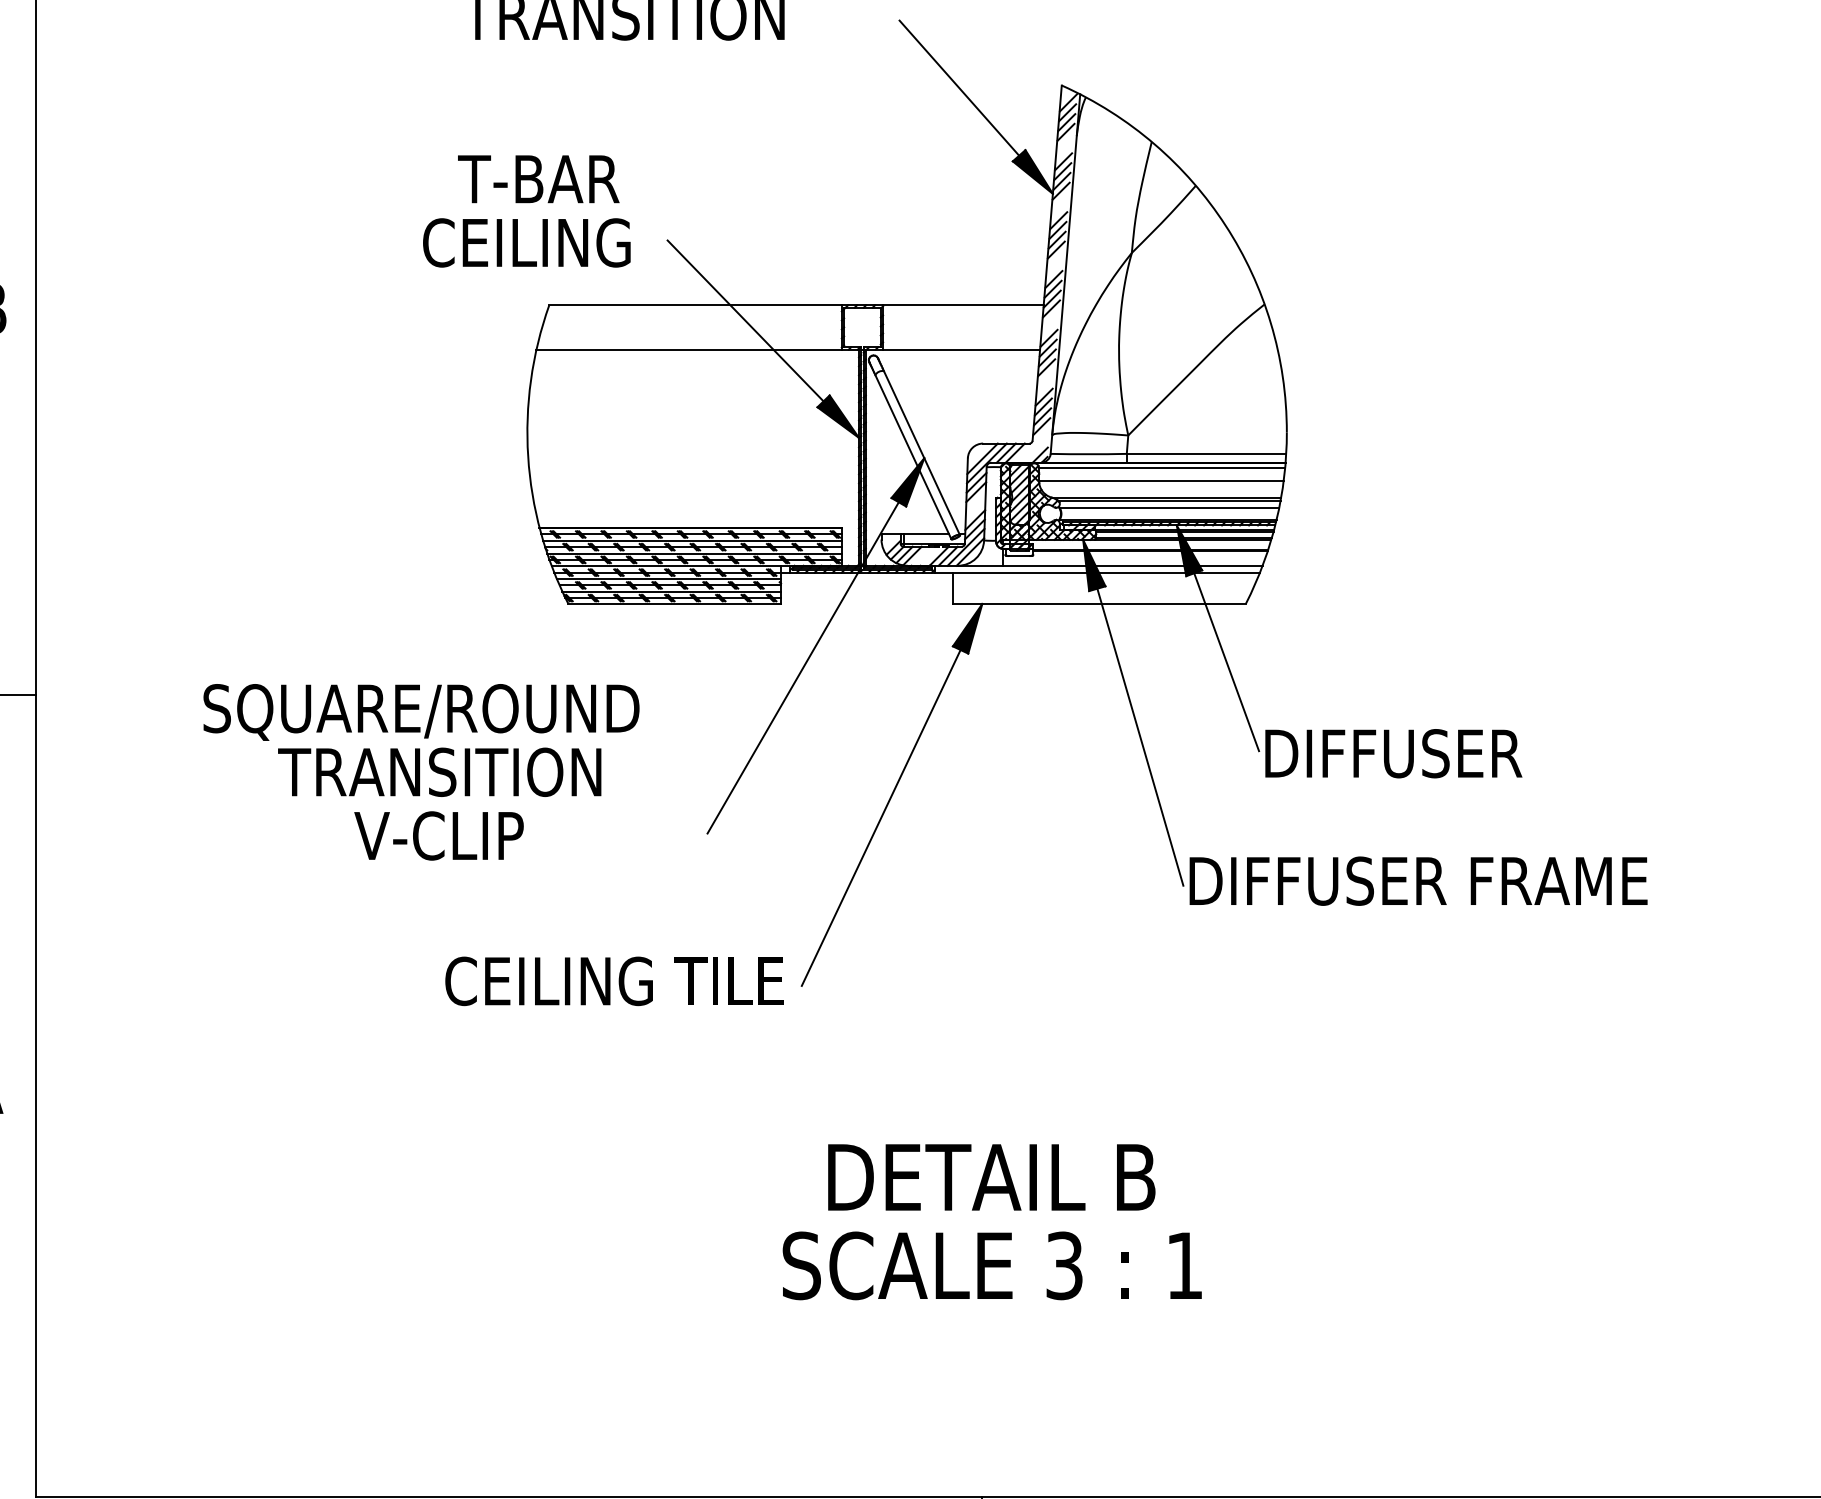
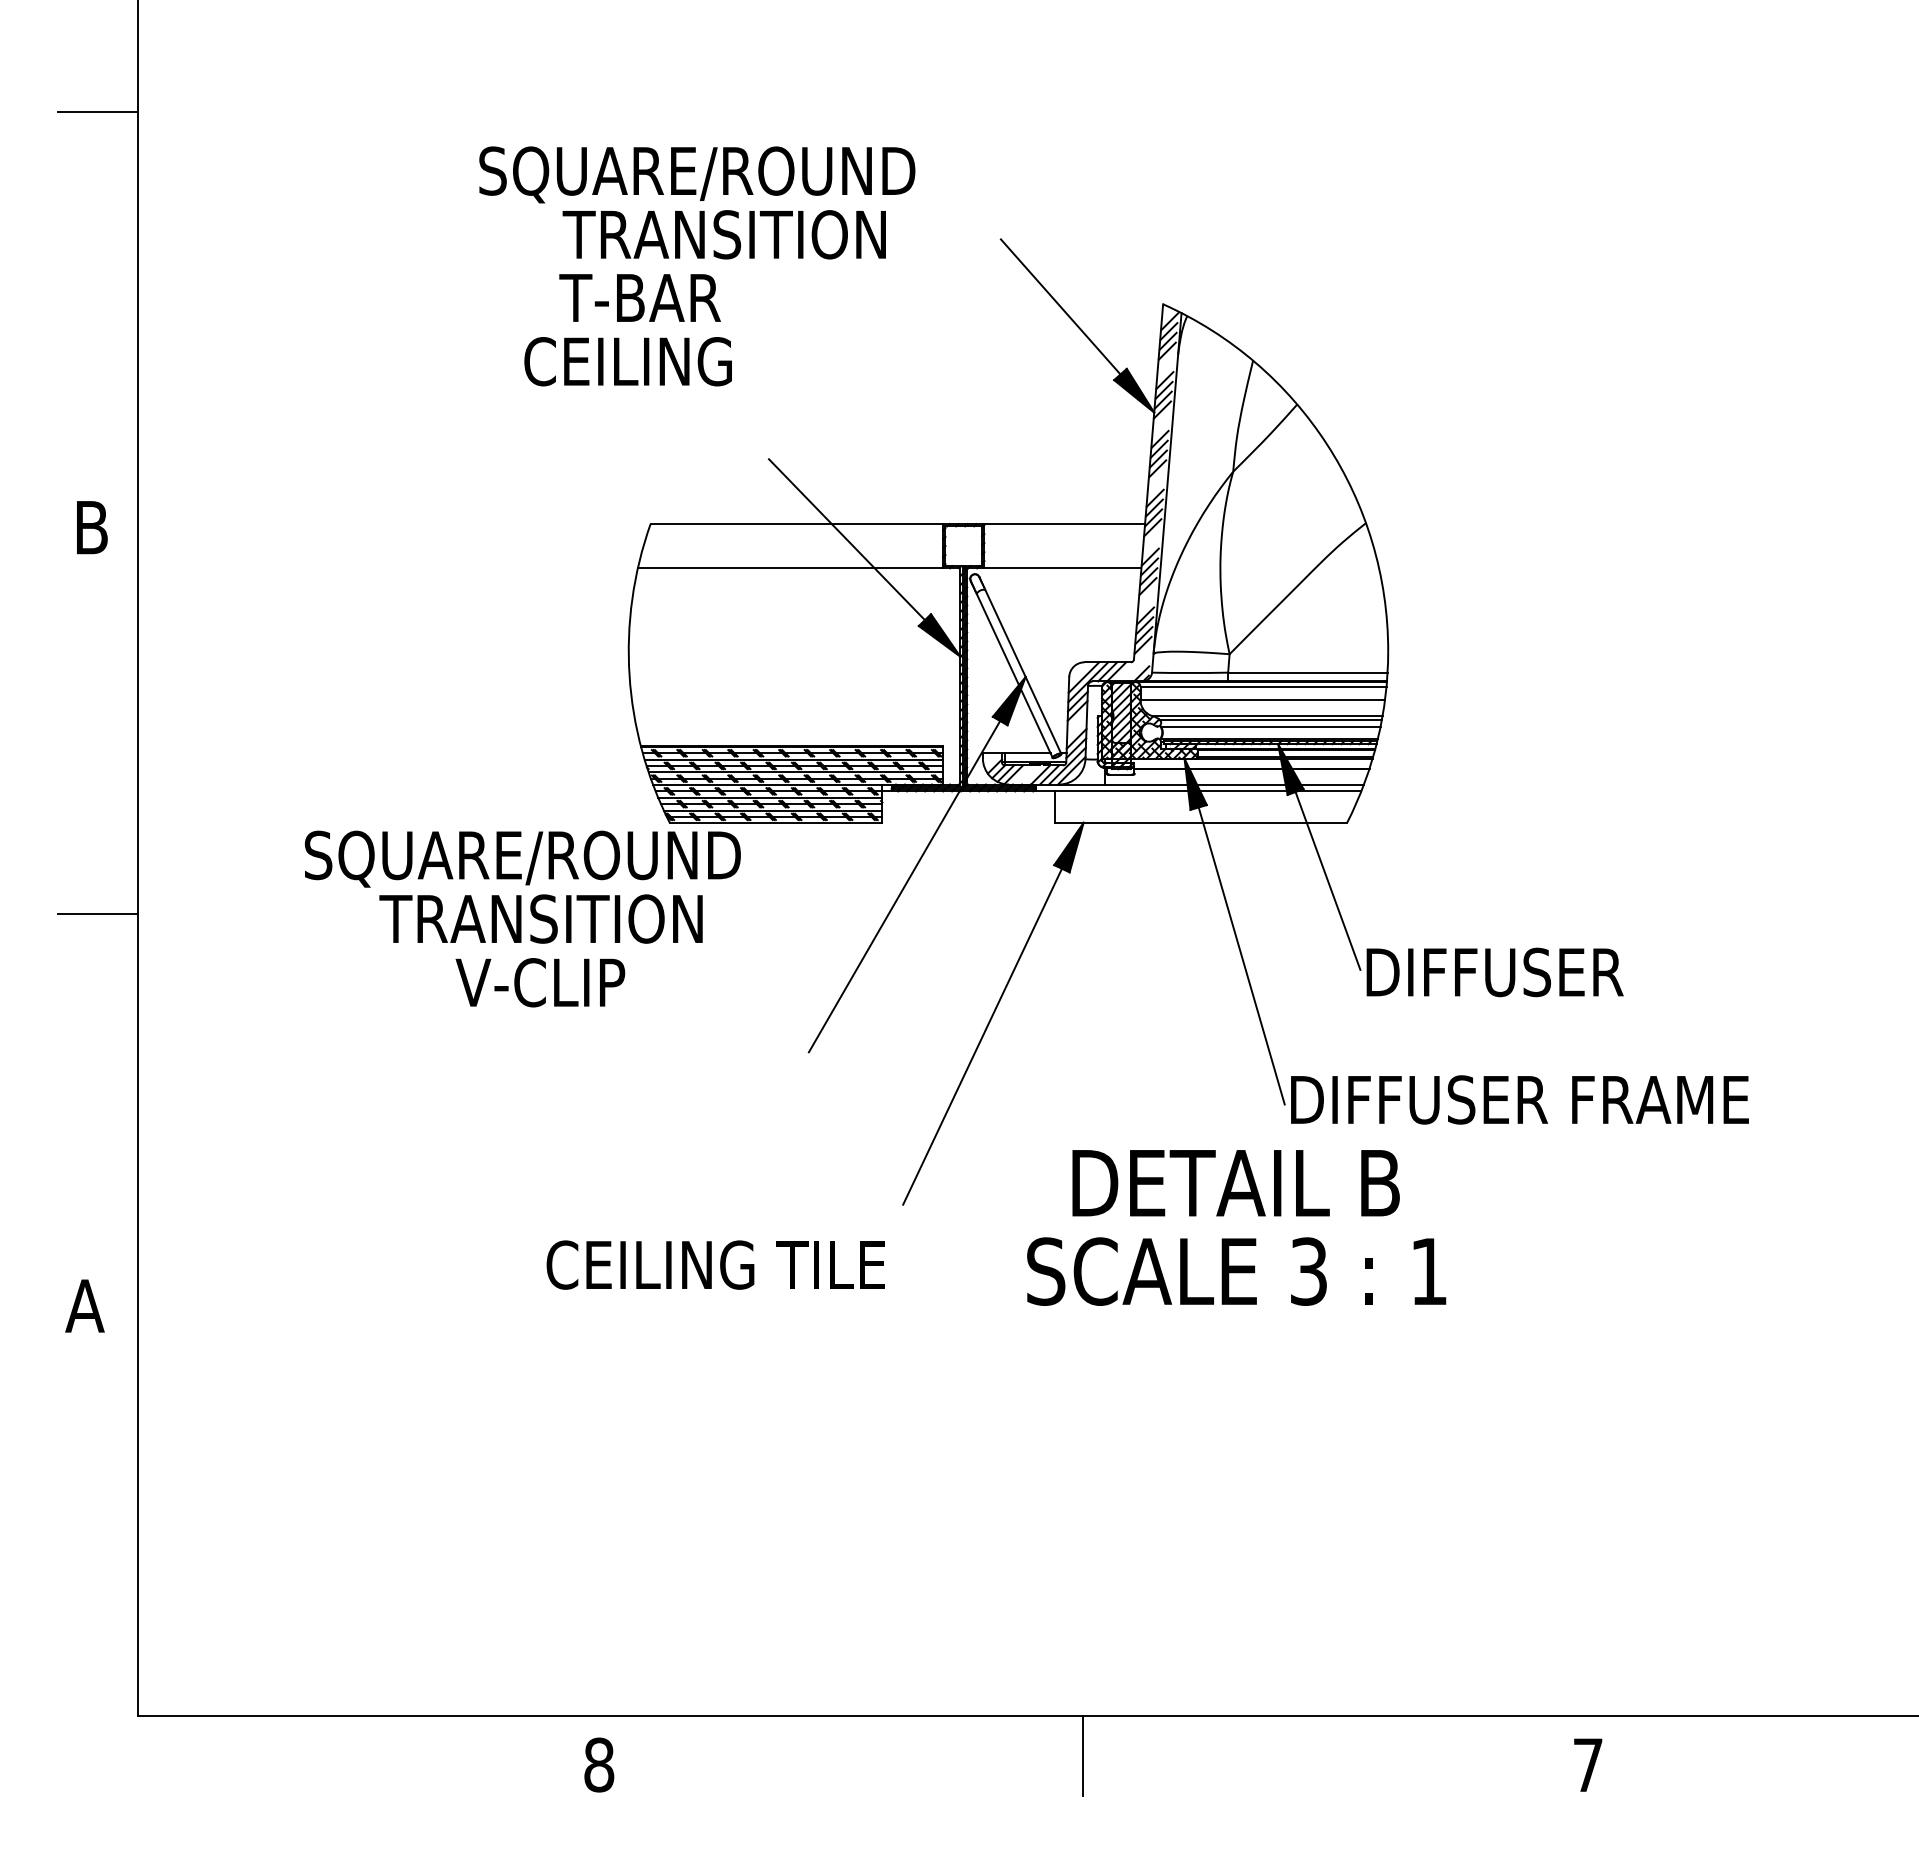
text: (526, 211) -> (627, 330), moved
text: (421, 771) -> (522, 918), moved
text: (614, 980) -> (715, 1264), moved
text: (992, 1221) -> (1236, 1227), moved

